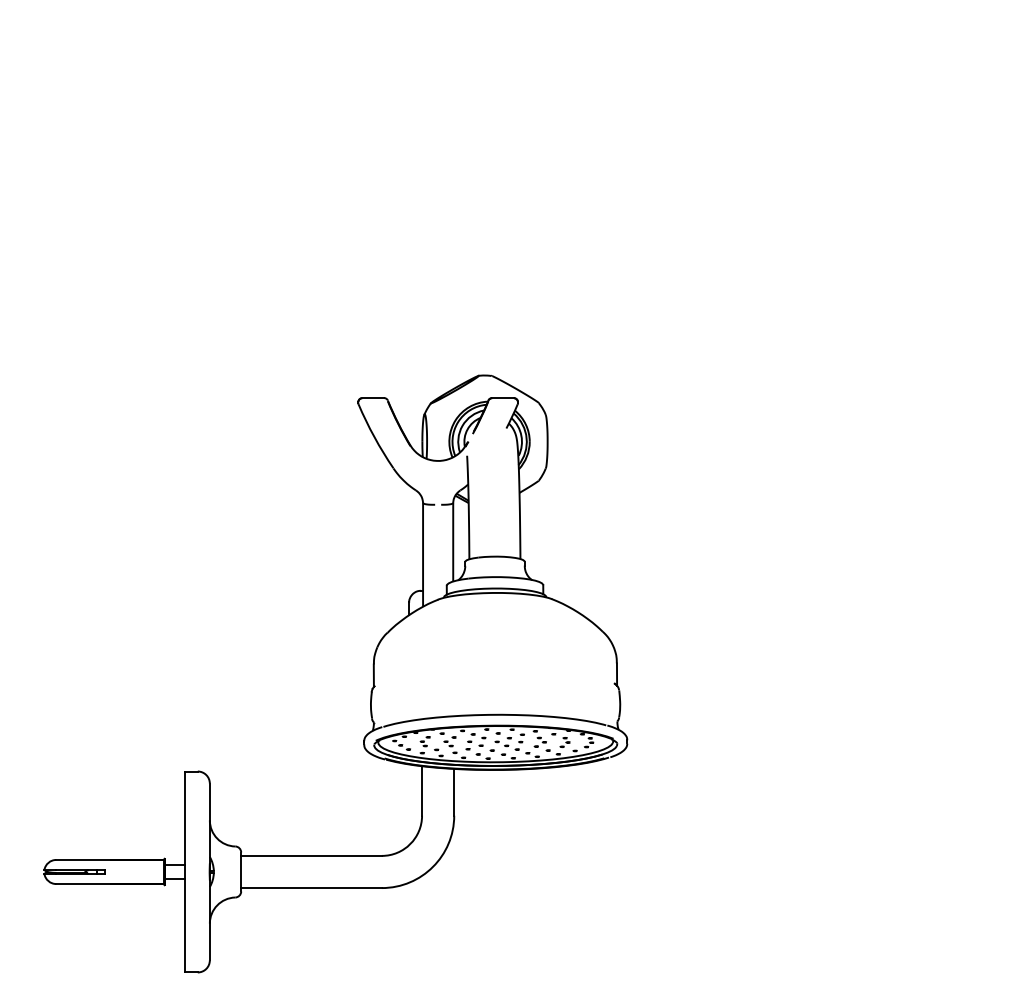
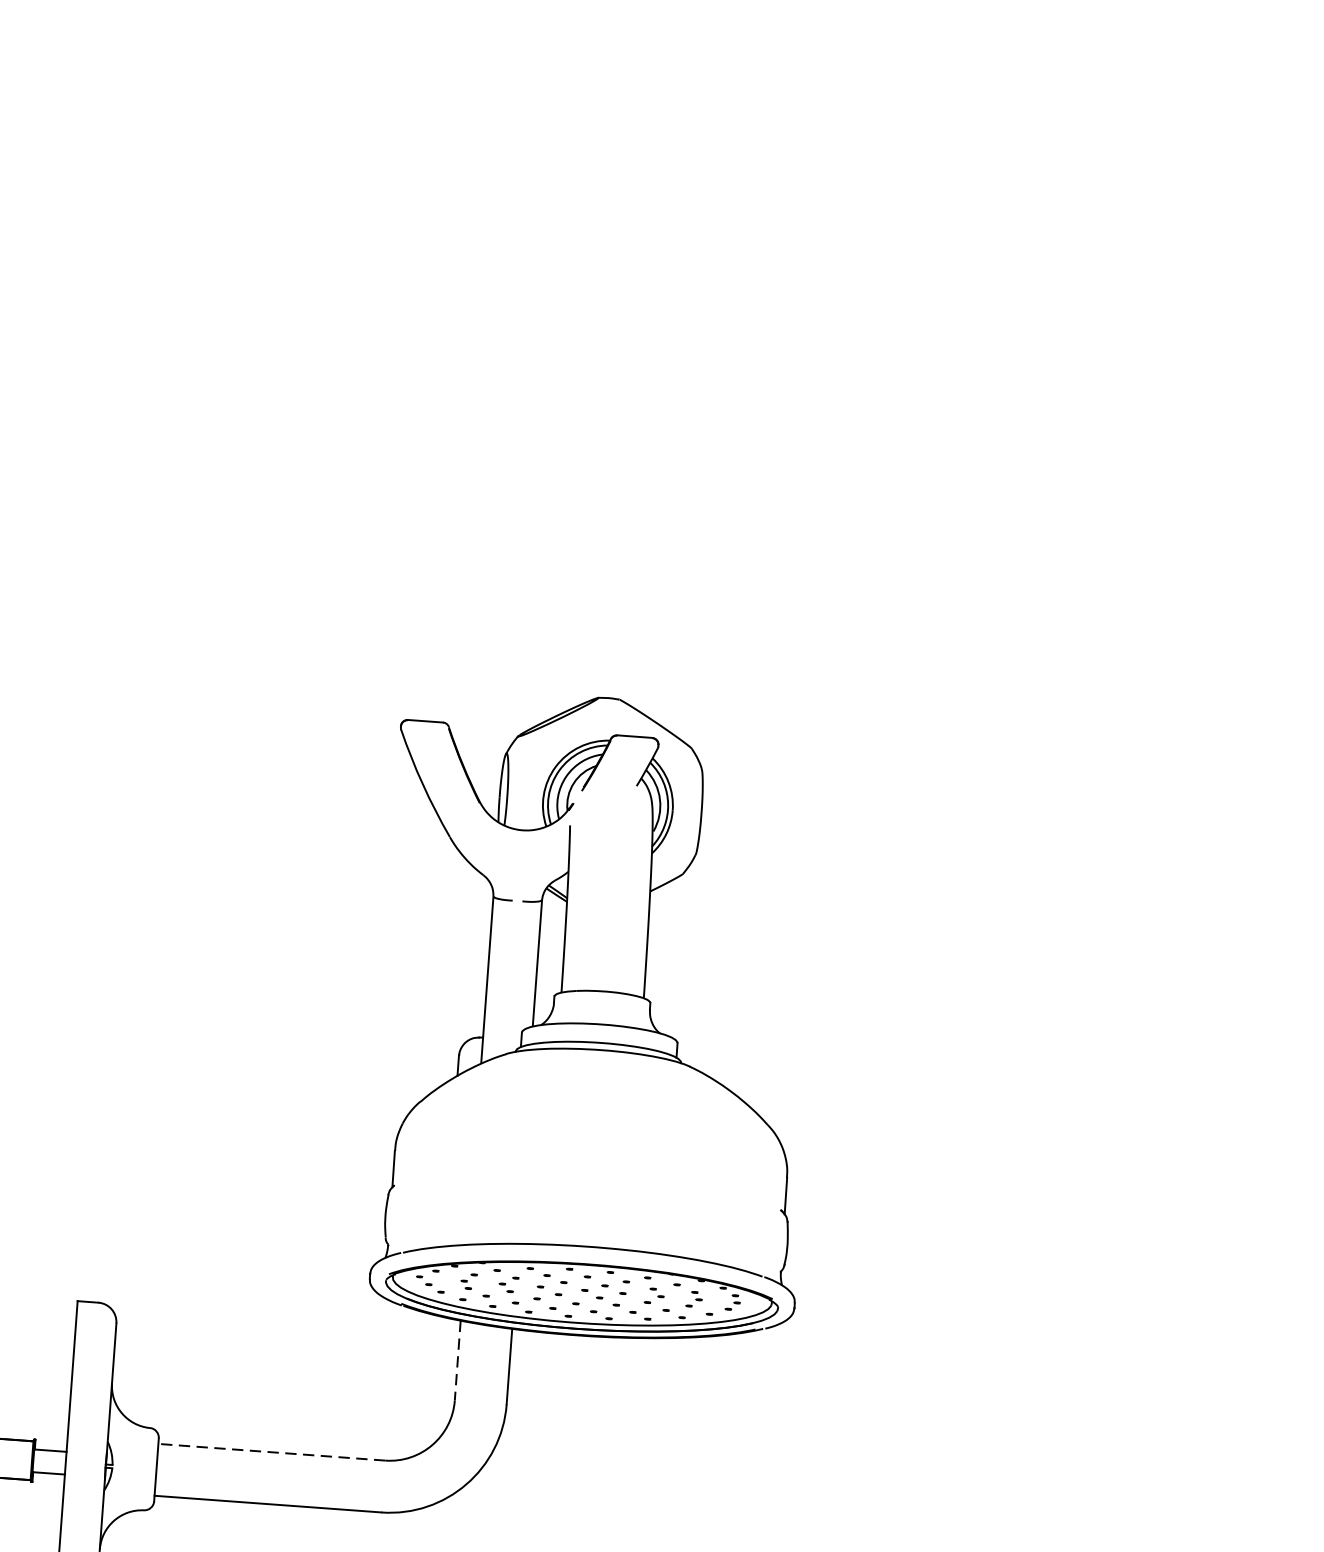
line: (422, 790) -> (458, 1359), solid -> dashed
line: (311, 855) -> (271, 1451), solid -> dashed

